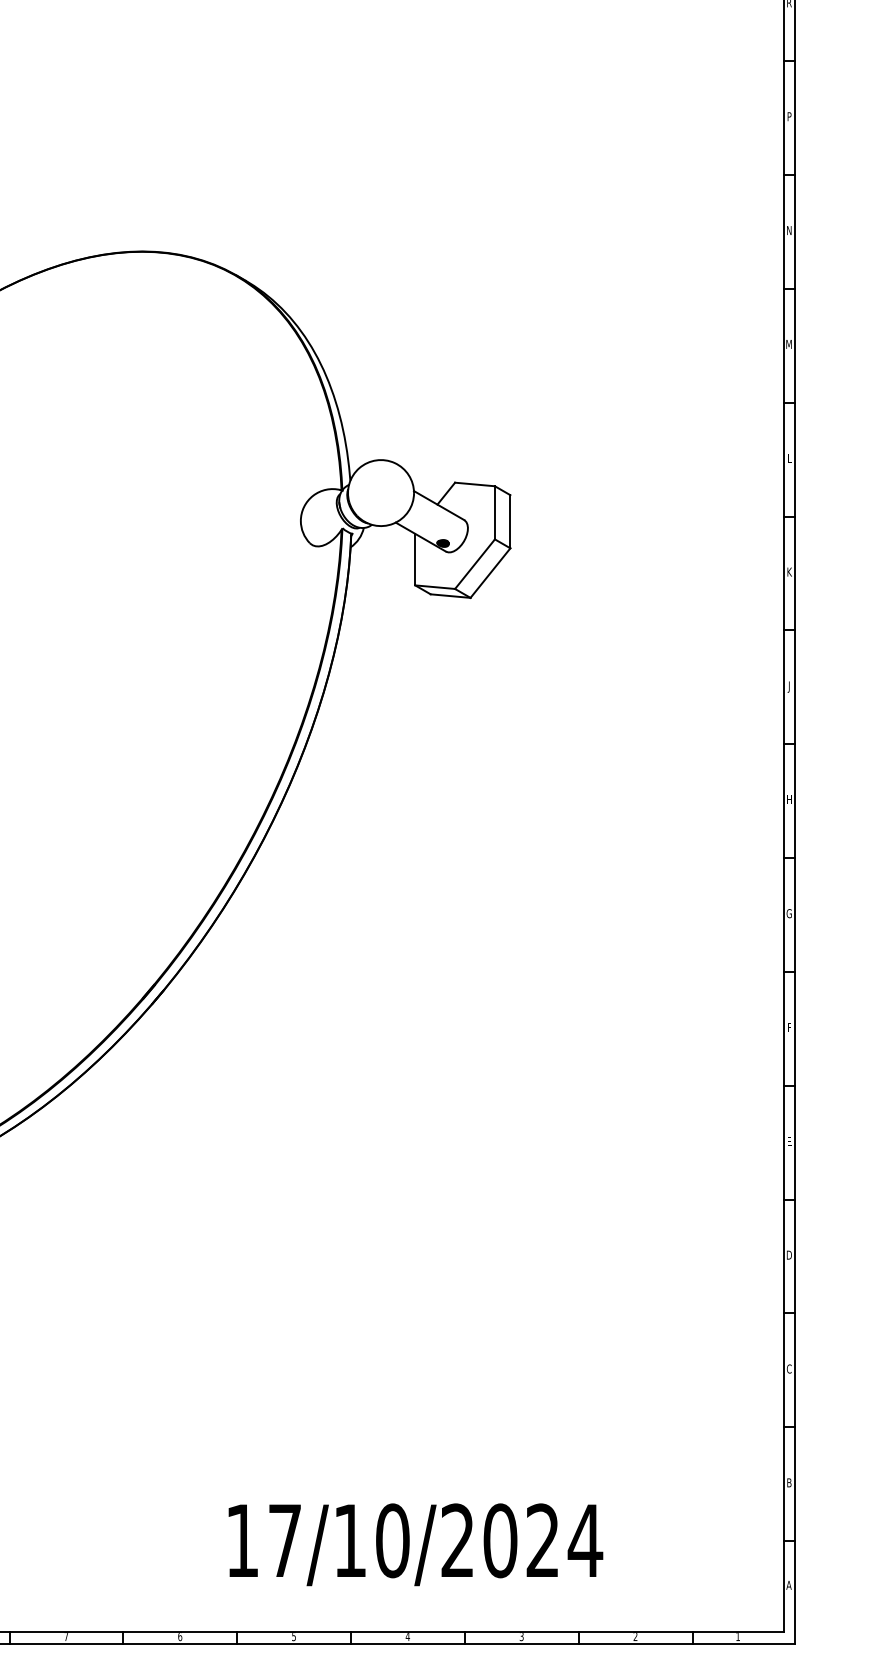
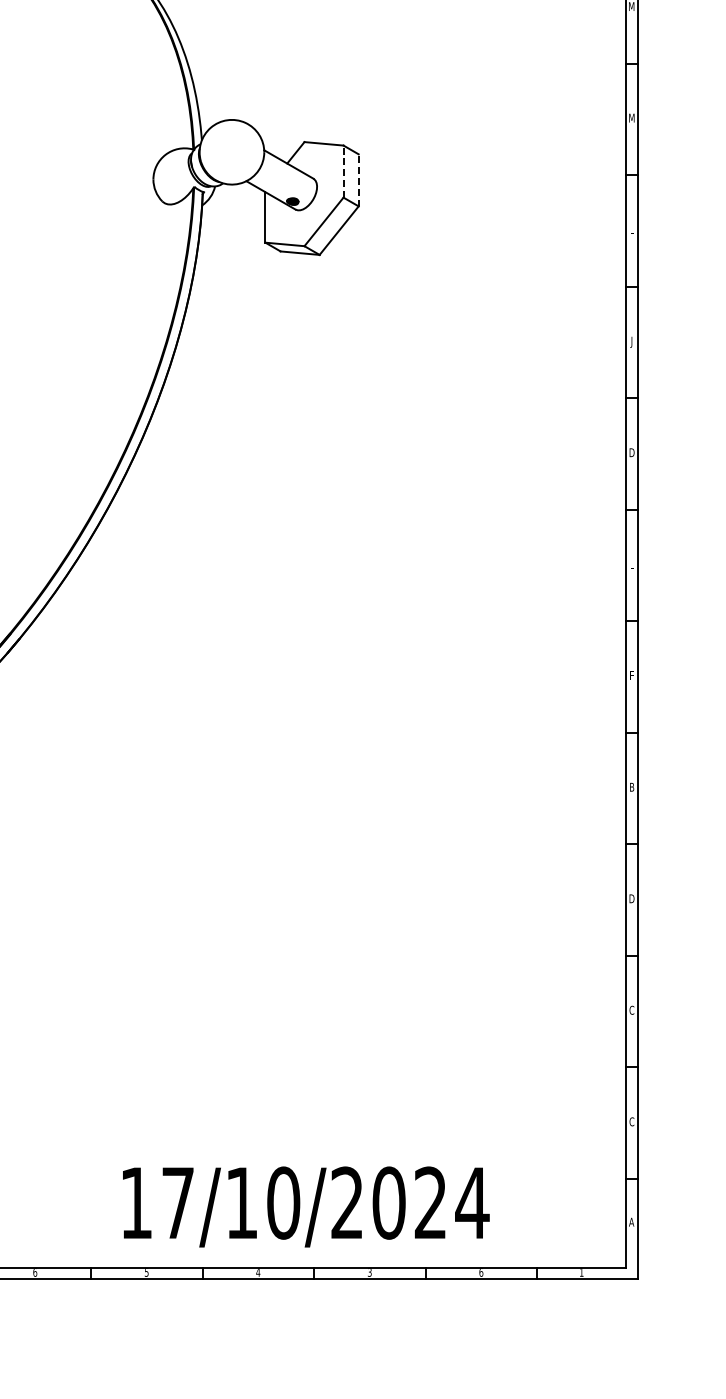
text: (788, 457) -> (631, 117), L -> M
line: (494, 512) -> (343, 171), solid -> dashed
line: (510, 521) -> (358, 180), solid -> dashed
text: (789, 571) -> (632, 229), K -> L
text: (789, 799) -> (632, 452), H -> D
text: (788, 913) -> (631, 564), G -> L
text: (789, 1140) -> (632, 786), E -> B
text: (789, 1482) -> (632, 1121), B -> C
text: (415, 1544) -> (305, 1206), moved
text: (635, 1637) -> (481, 1273), 2 -> 6

